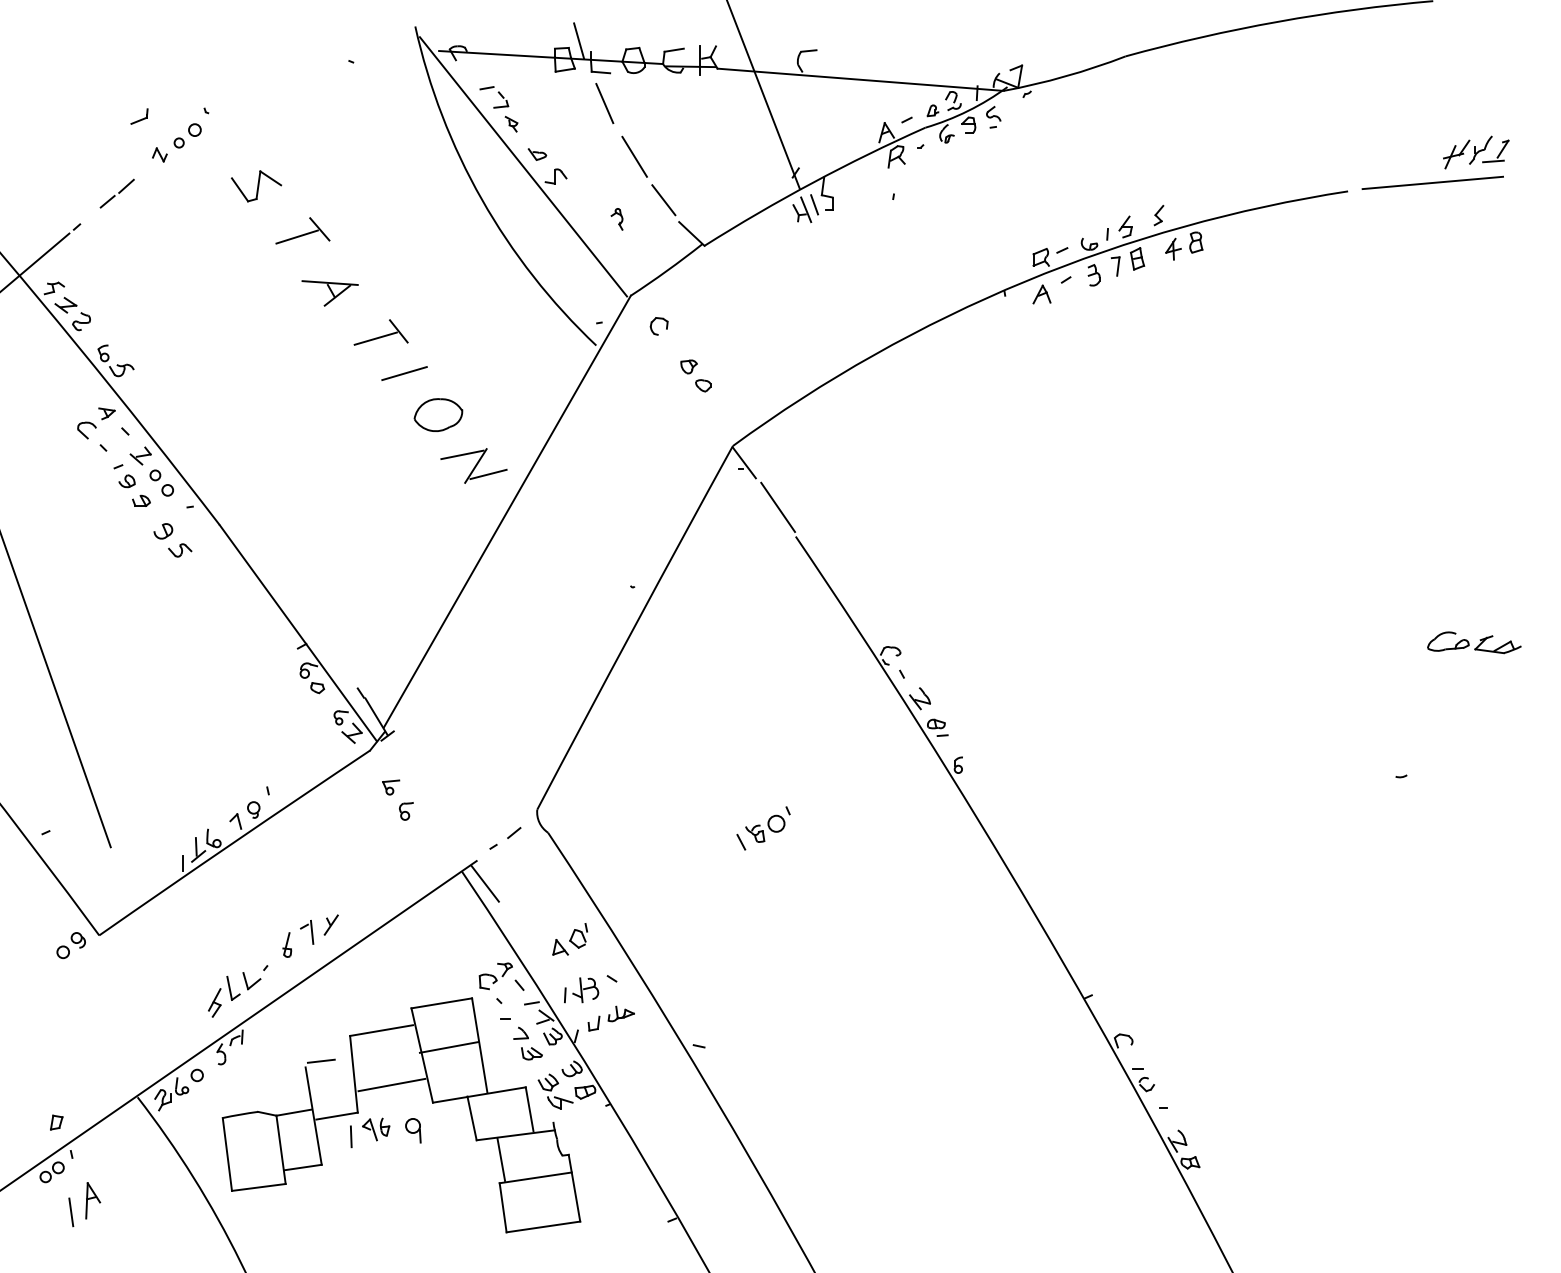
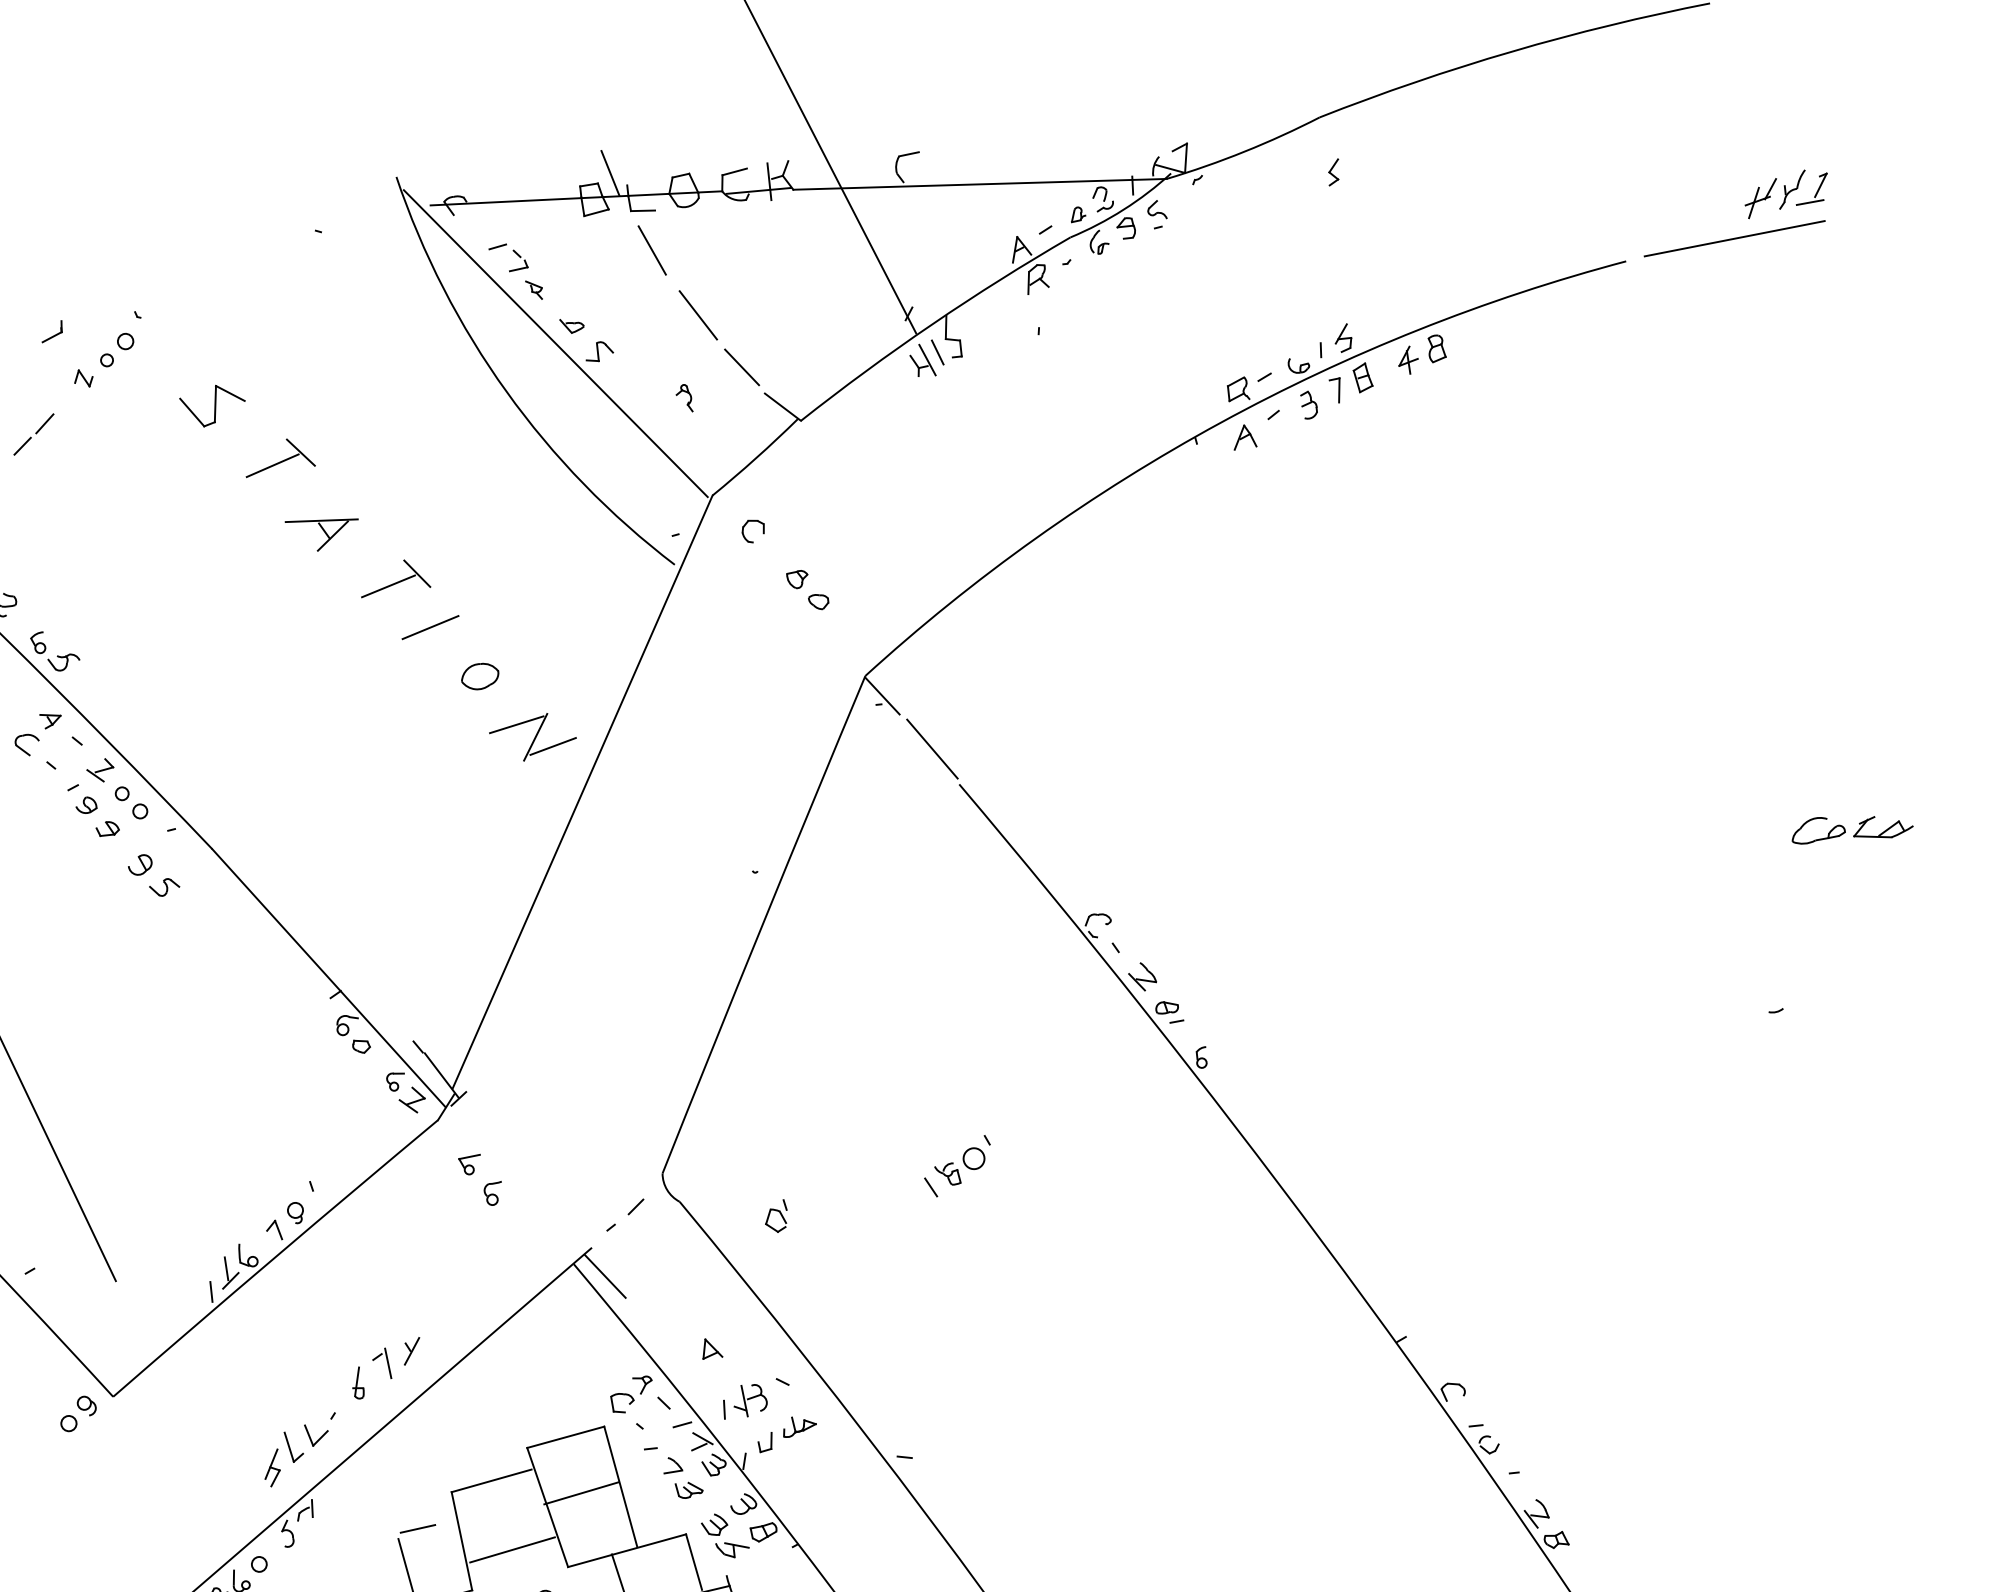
part: (1158, 215) -> (1333, 172), moved
part: (438, 414) -> (480, 675), size x0.6
part: (578, 935) -> (776, 1216), moved

